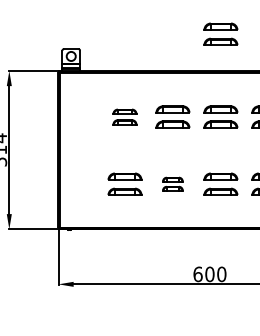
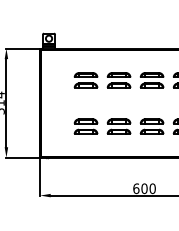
part: (220, 34) -> (151, 23), removed
part: (124, 117) -> (85, 80), size x1.43
part: (172, 183) -> (118, 126), size x1.67

